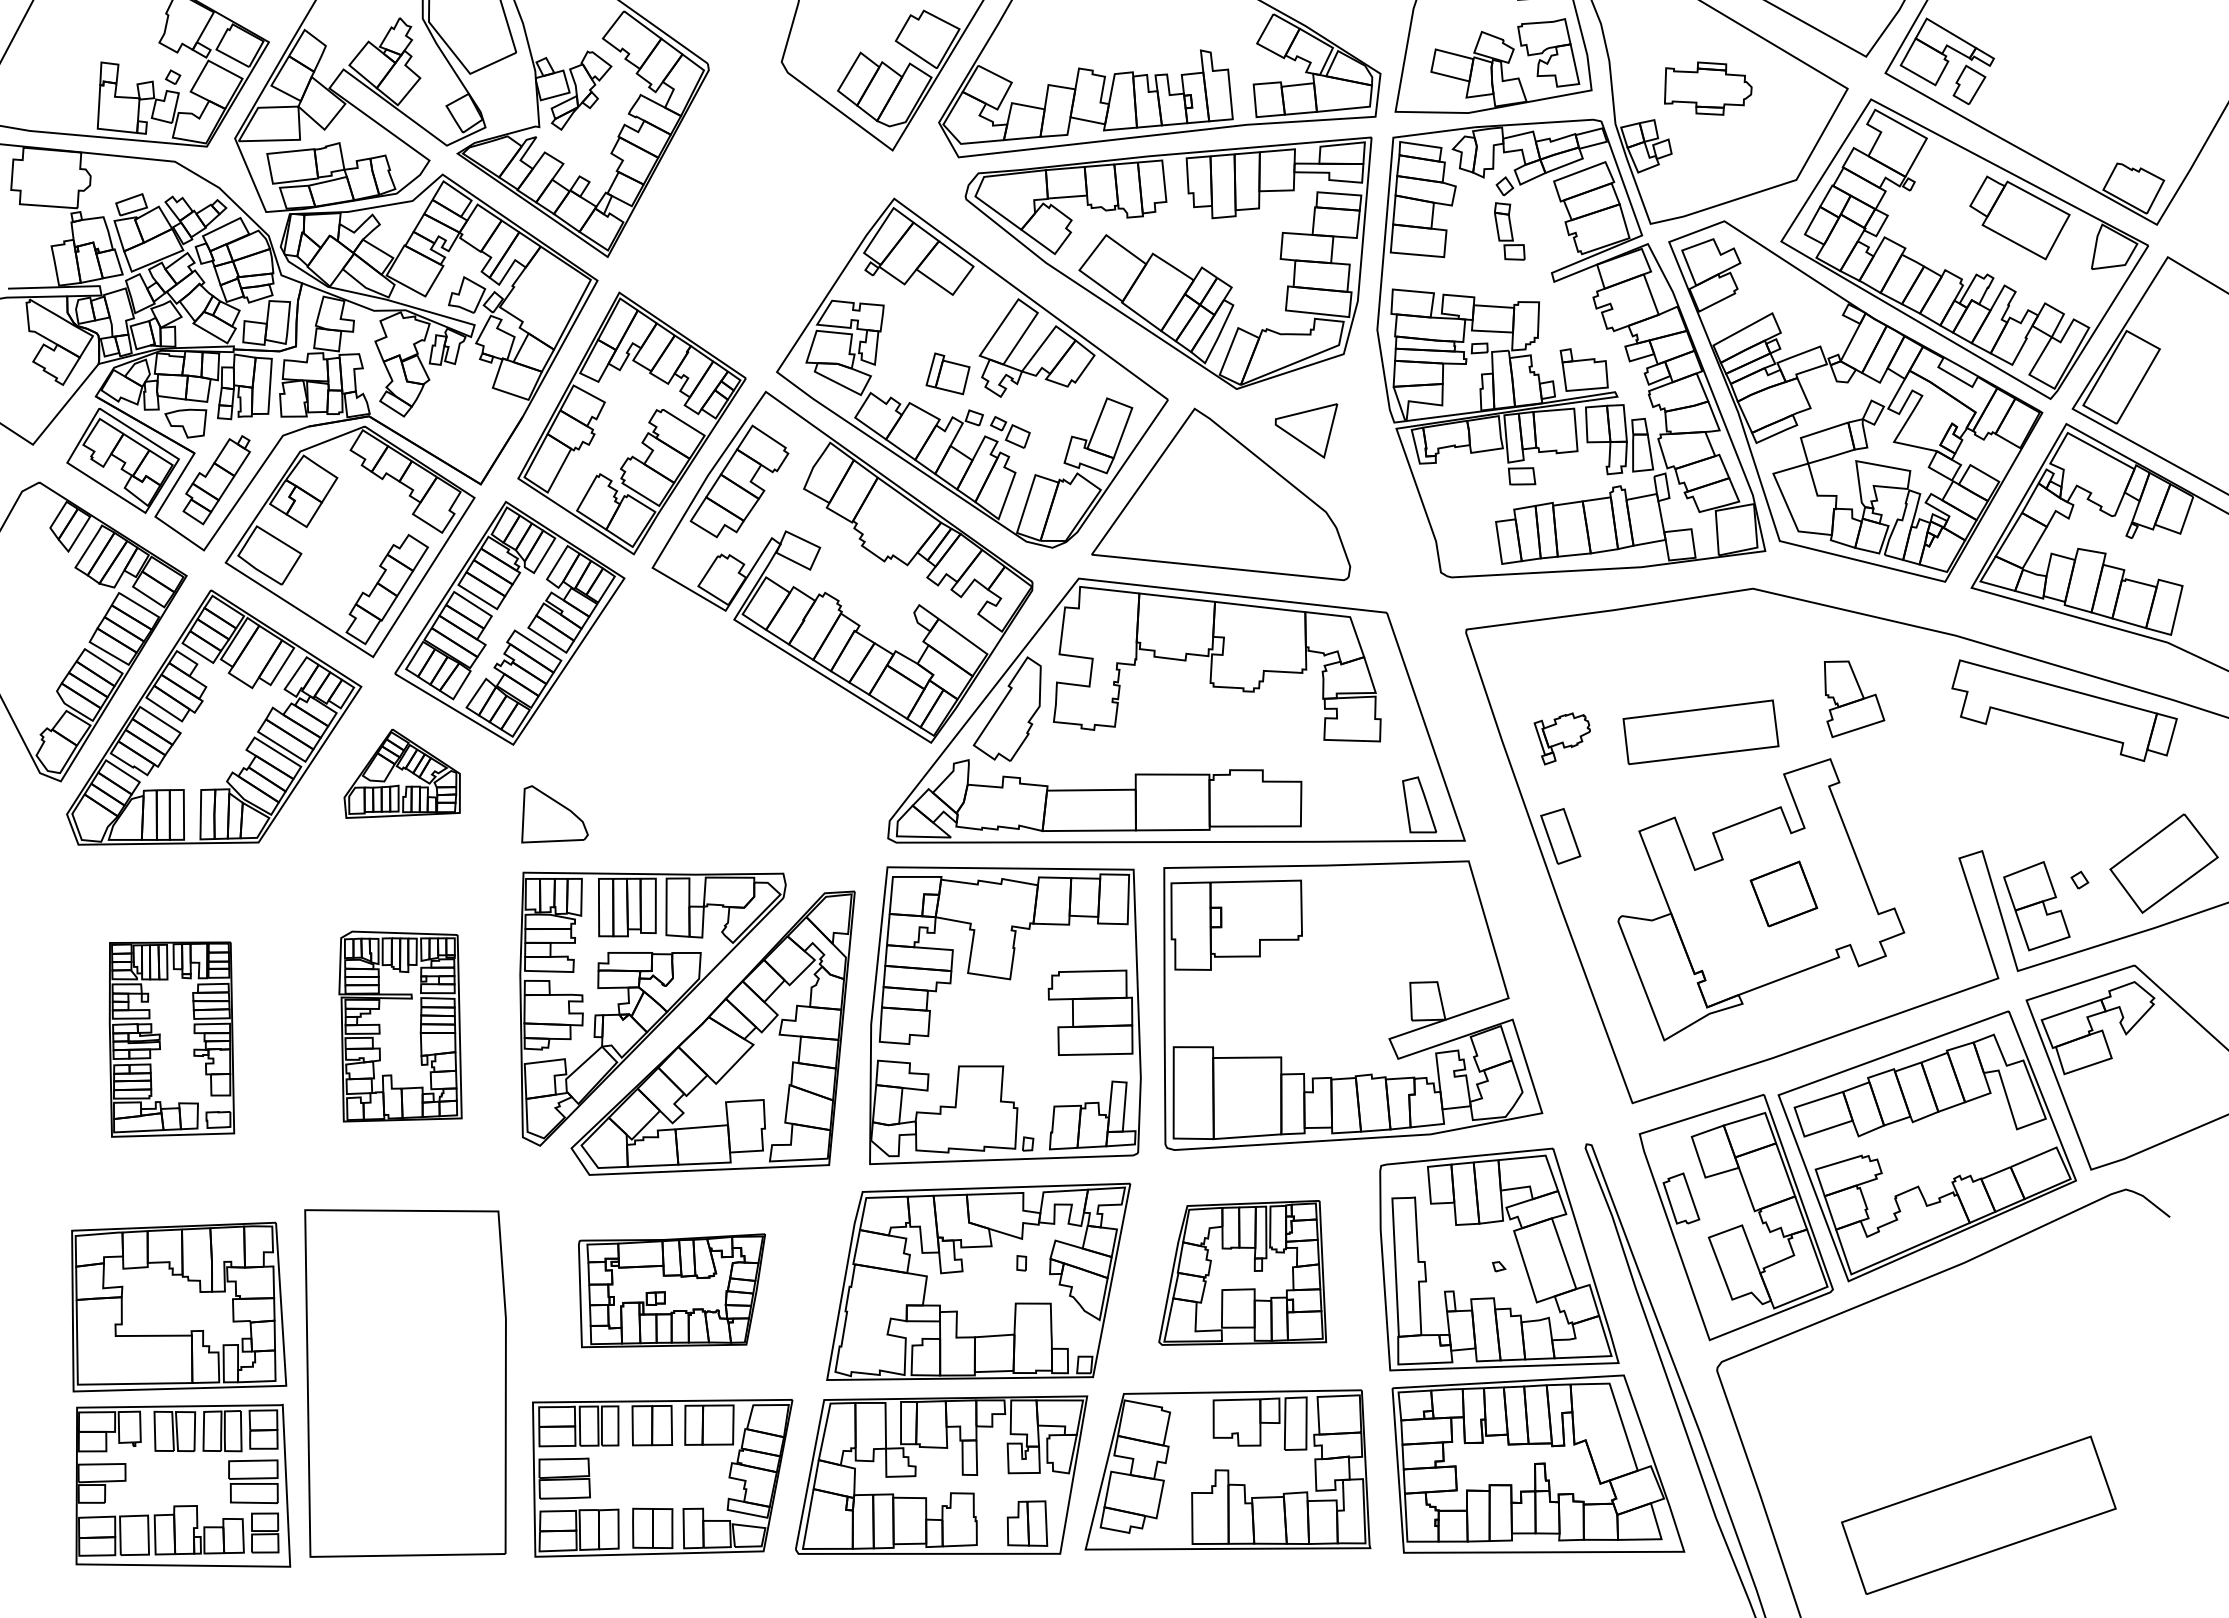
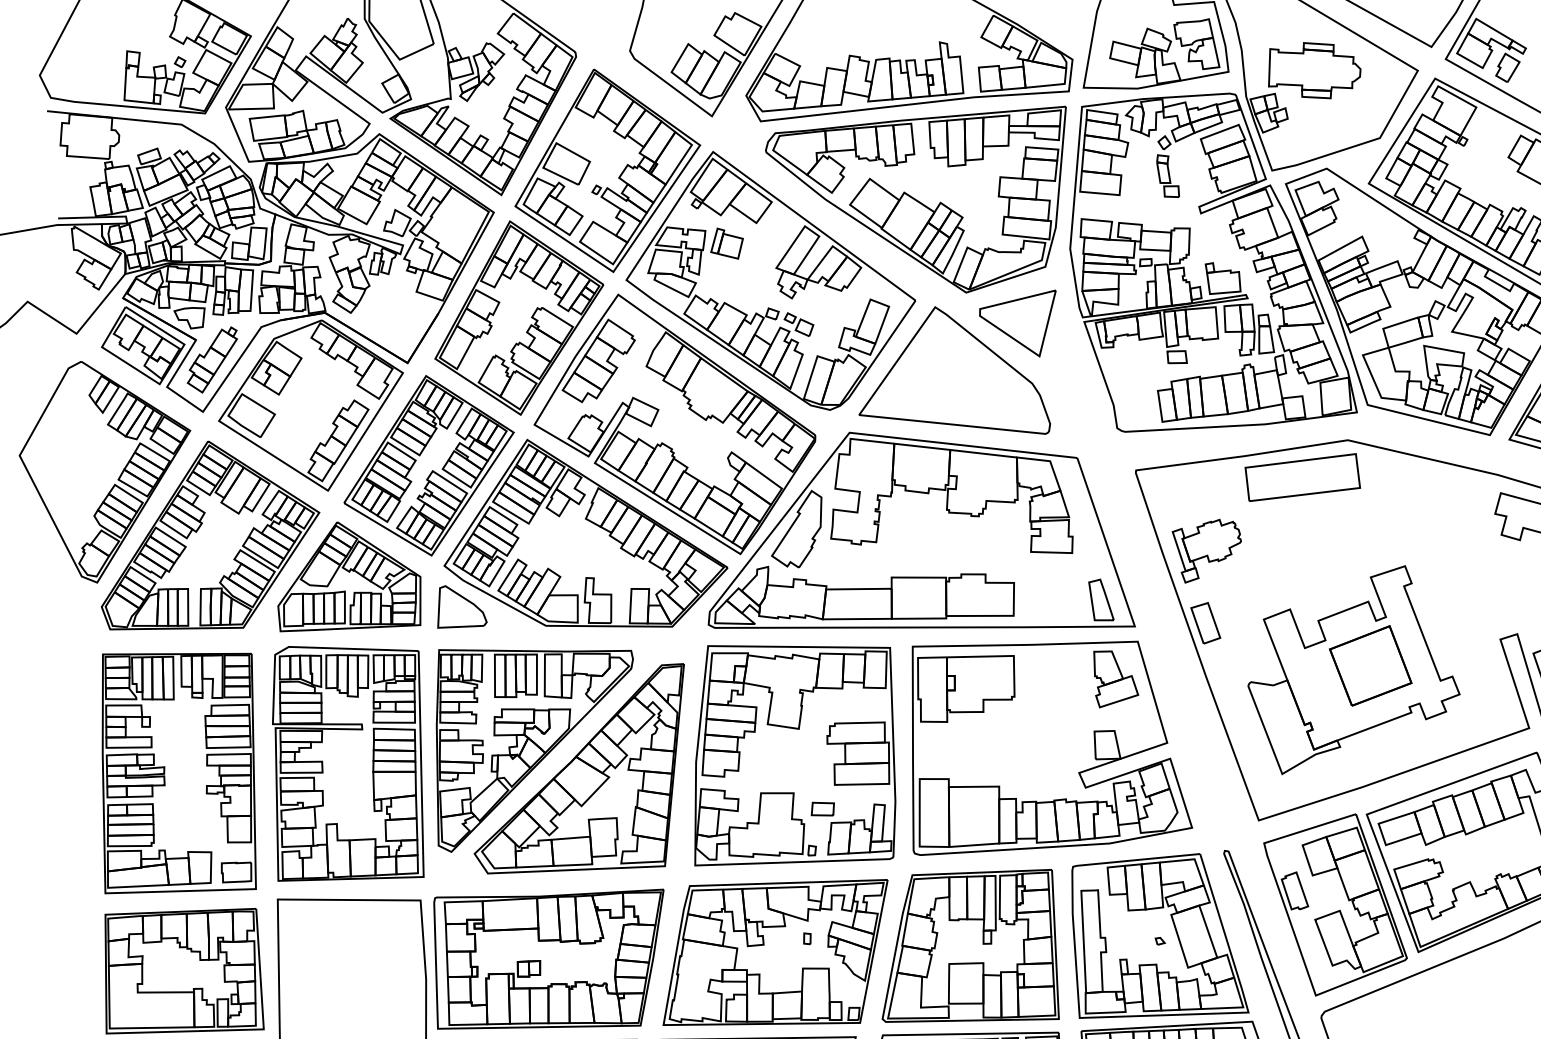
part: (1708, 88) -> (1314, 70), size x1.43
part: (751, 224) -> (607, 171), added
part: (947, 373) -> (726, 243), moved
part: (1306, 430) -> (1017, 323), size x1.67
part: (1854, 699) -> (1116, 679), moved
part: (721, 714) -> (585, 533), added
part: (1700, 732) -> (1302, 477), moved
part: (1562, 738) -> (1207, 550), size x1.67
part: (402, 773) -> (349, 576), size x1.67
part: (1783, 893) -> (1370, 665), size x1.67
part: (400, 1026) -> (348, 763), size x1.67
part: (171, 1039) -> (178, 773), size x1.67
part: (1042, 1087) -> (822, 808), added
part: (1242, 1272) -> (970, 945), size x1.43
part: (671, 1290) -> (548, 958), size x1.67

